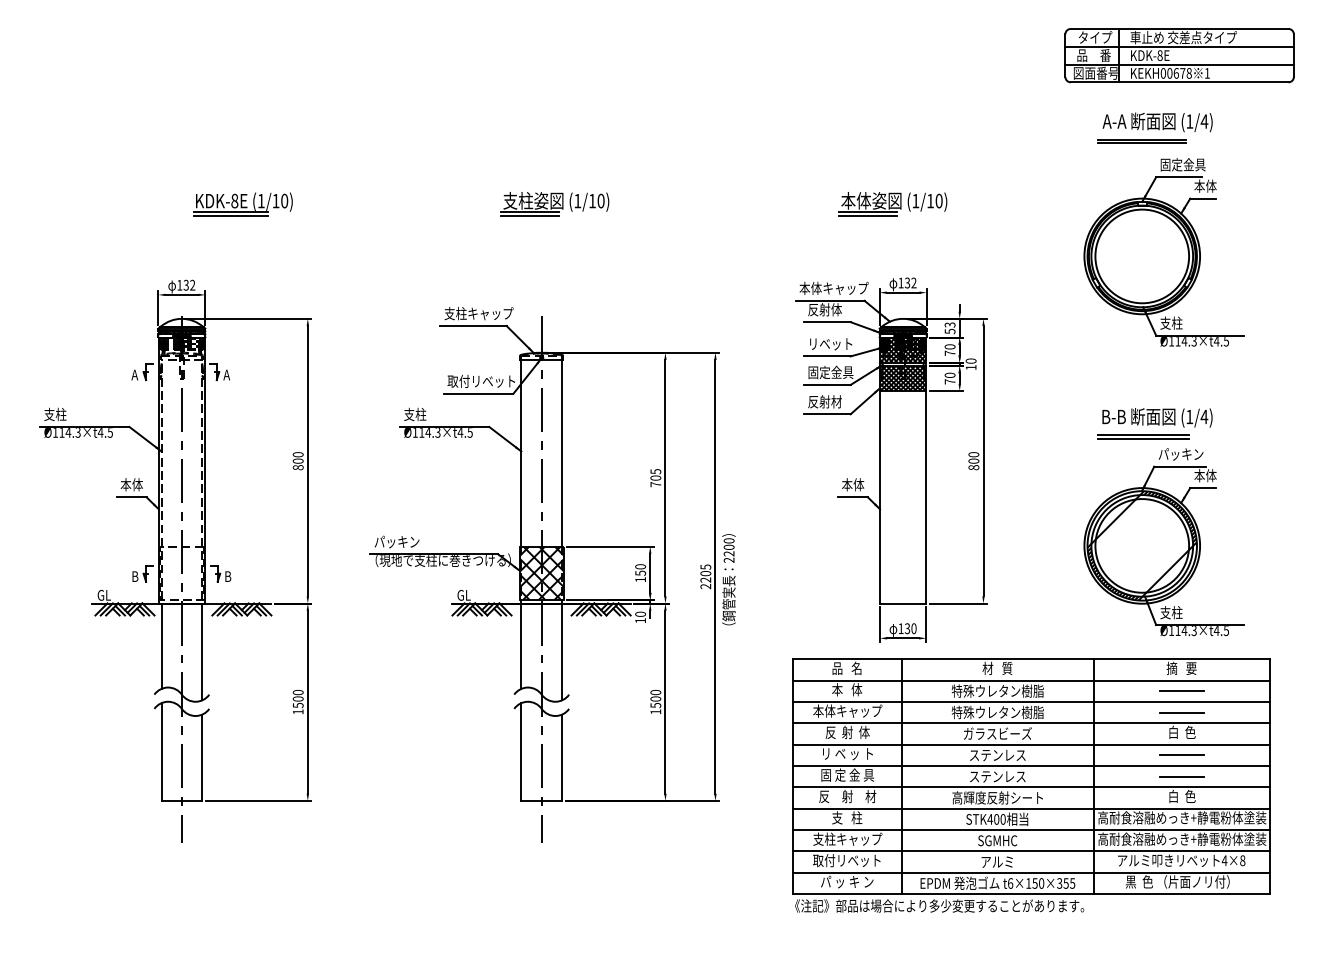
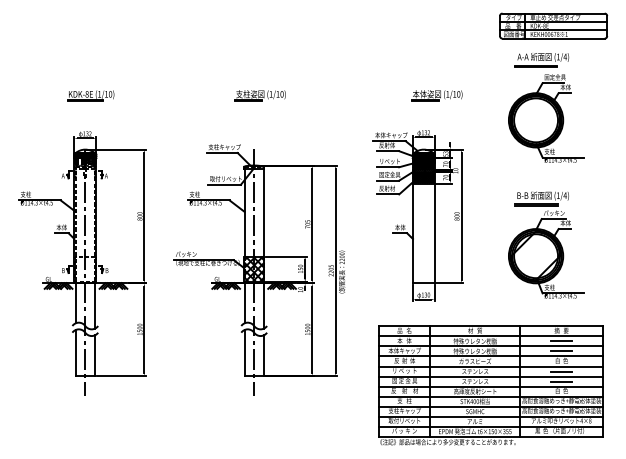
part: (241, 203) -> (90, 95), moved
part: (891, 203) -> (436, 95), moved
part: (1030, 785) -> (490, 385), moved

